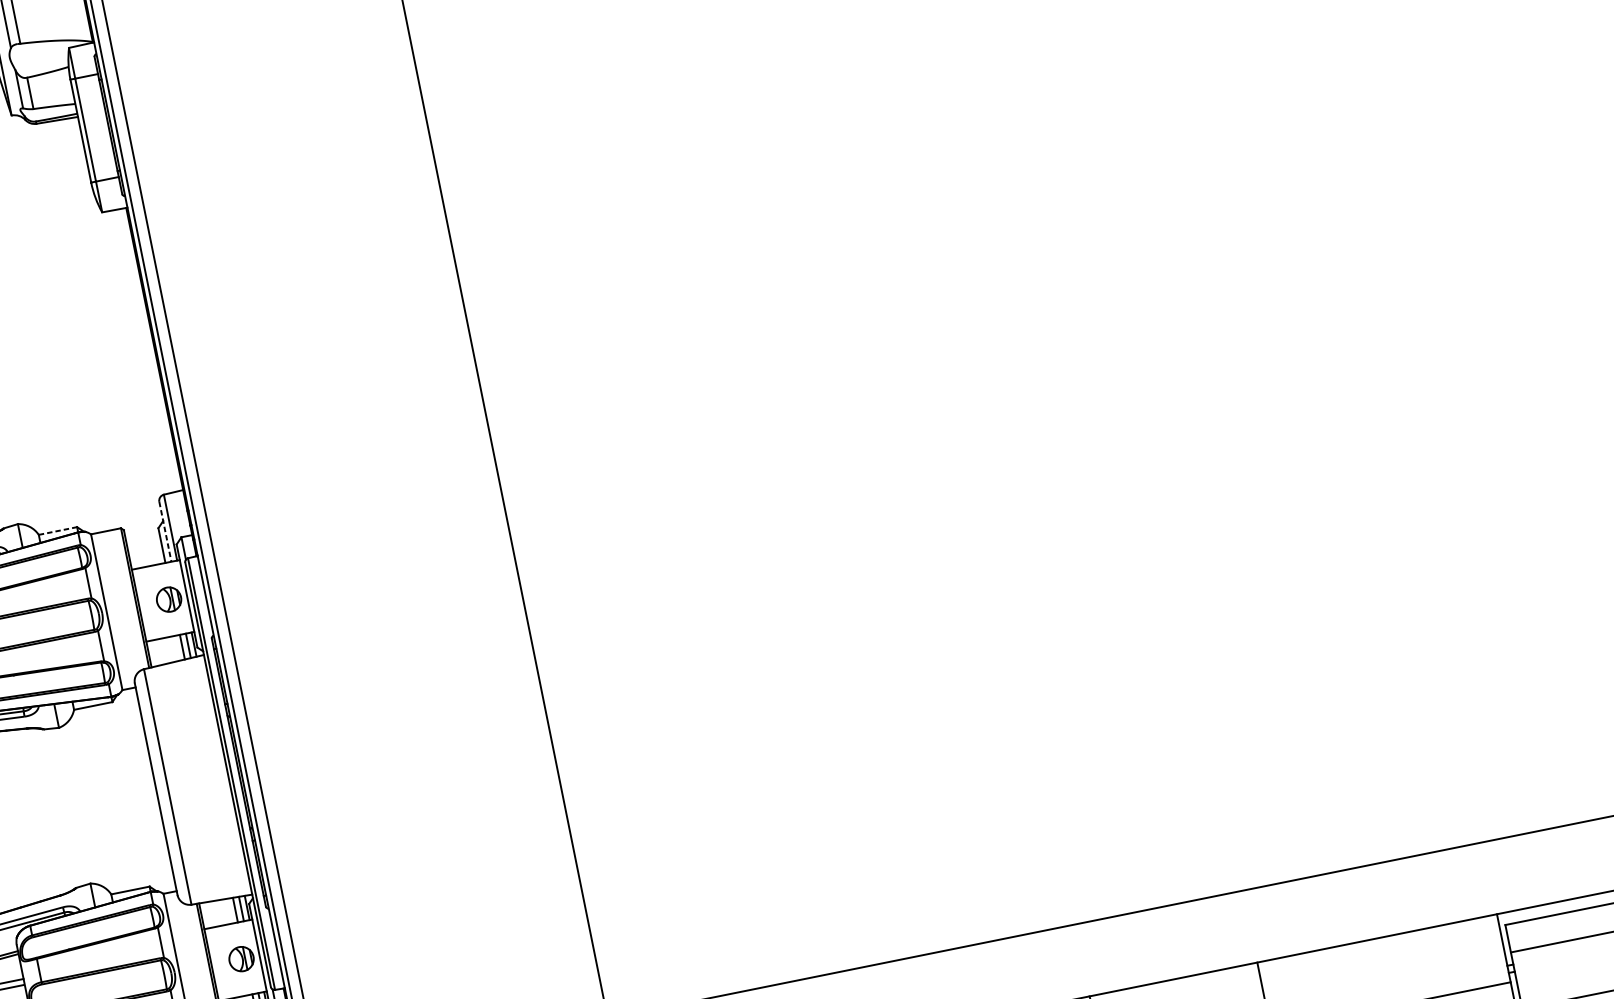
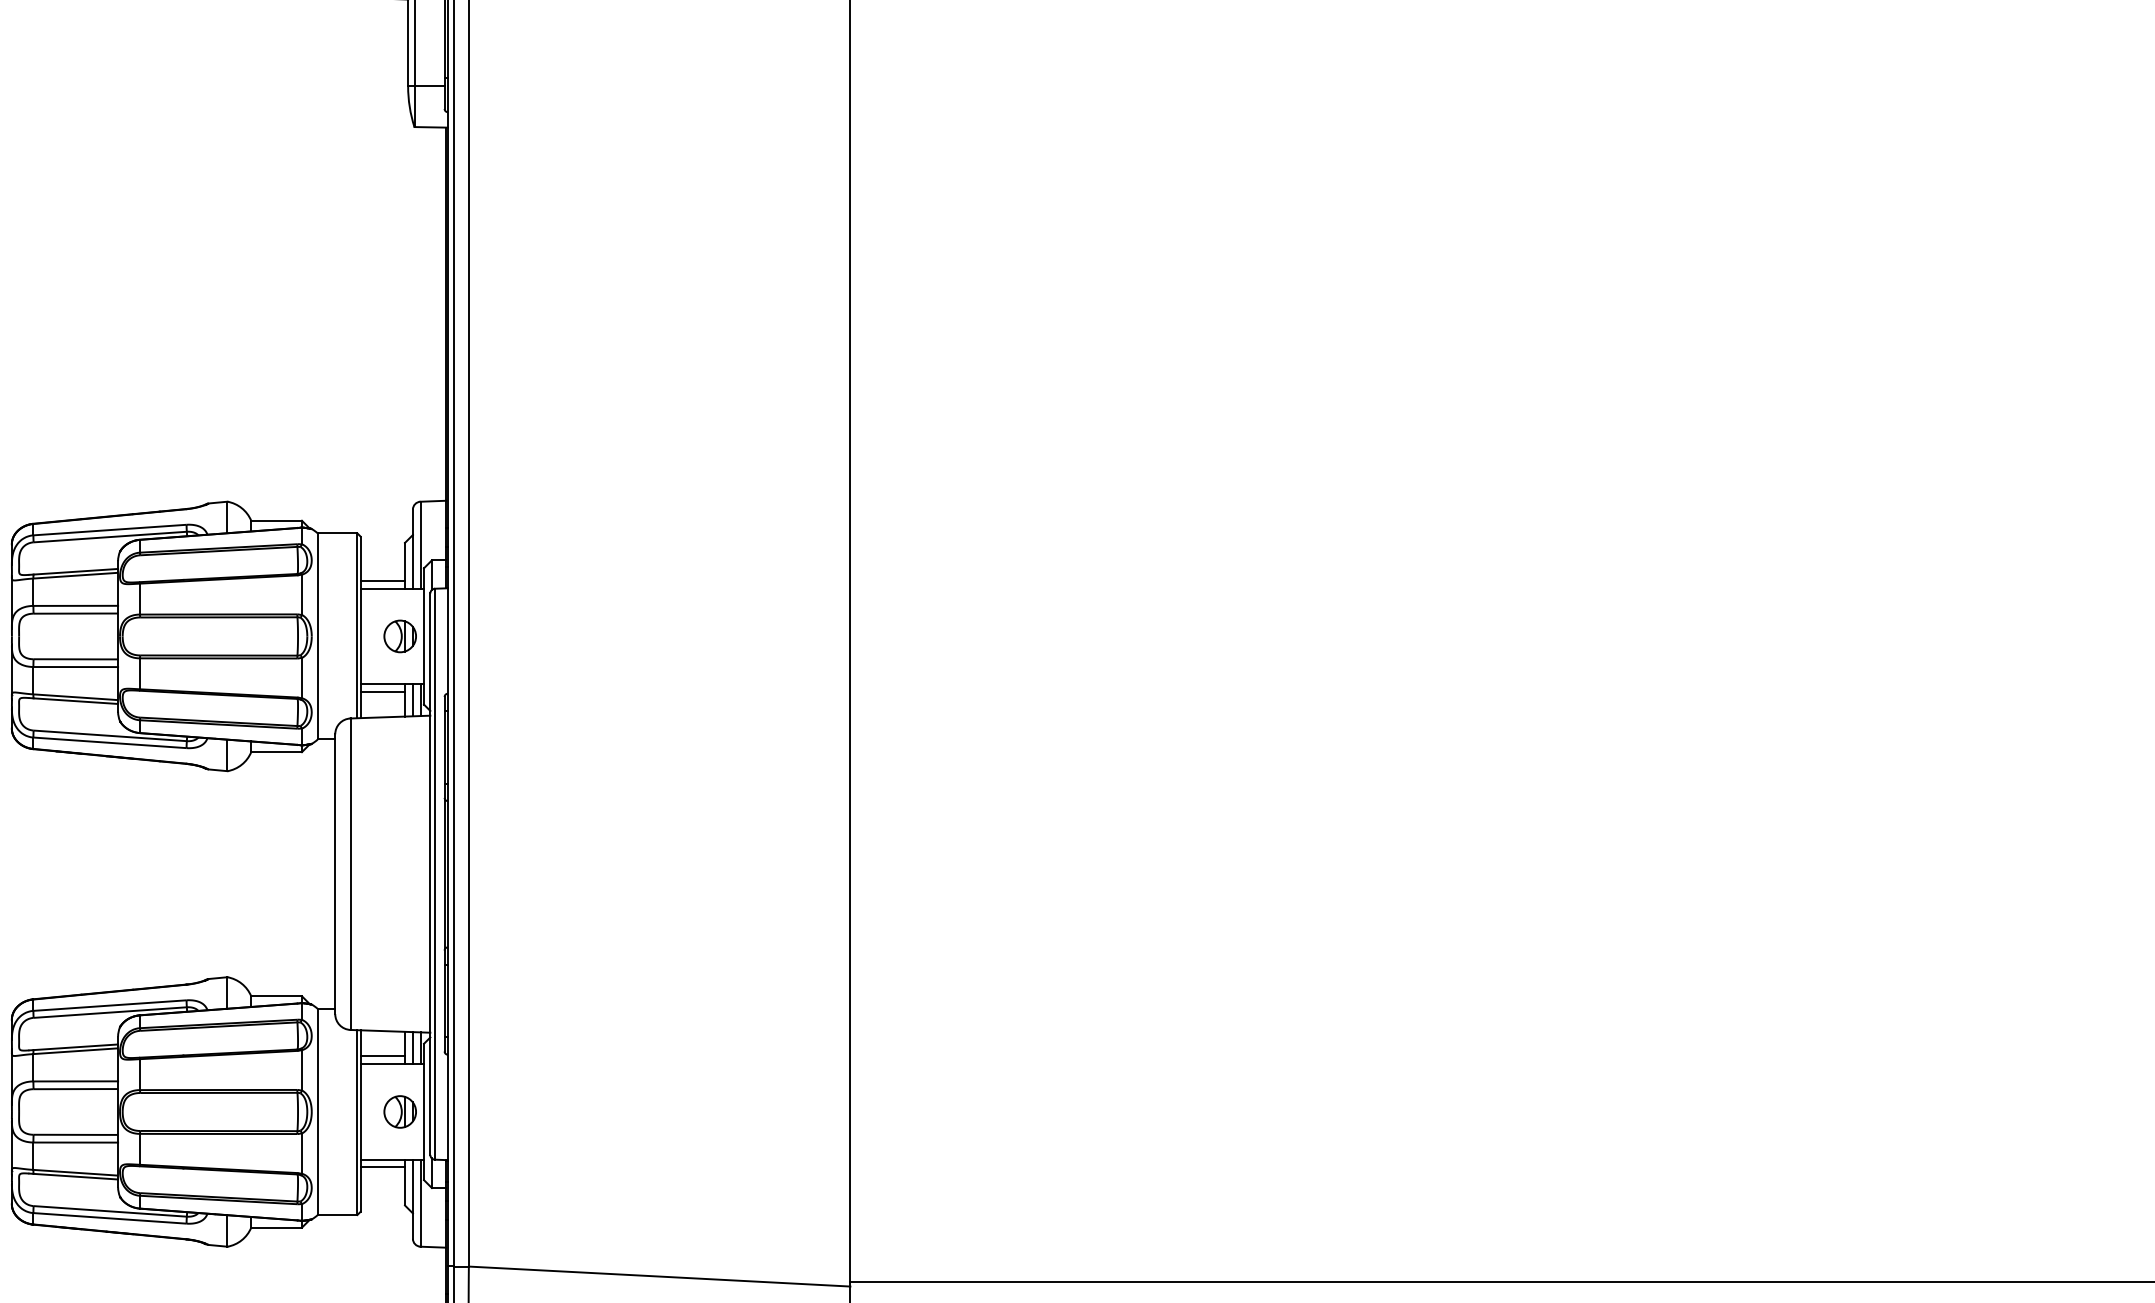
line: (58, 530) -> (277, 520), dashed -> solid
line: (165, 532) -> (412, 549), dashed -> solid
line: (147, 560) -> (382, 580), added
line: (164, 643) -> (382, 691), added
line: (219, 919) -> (382, 1056), added

